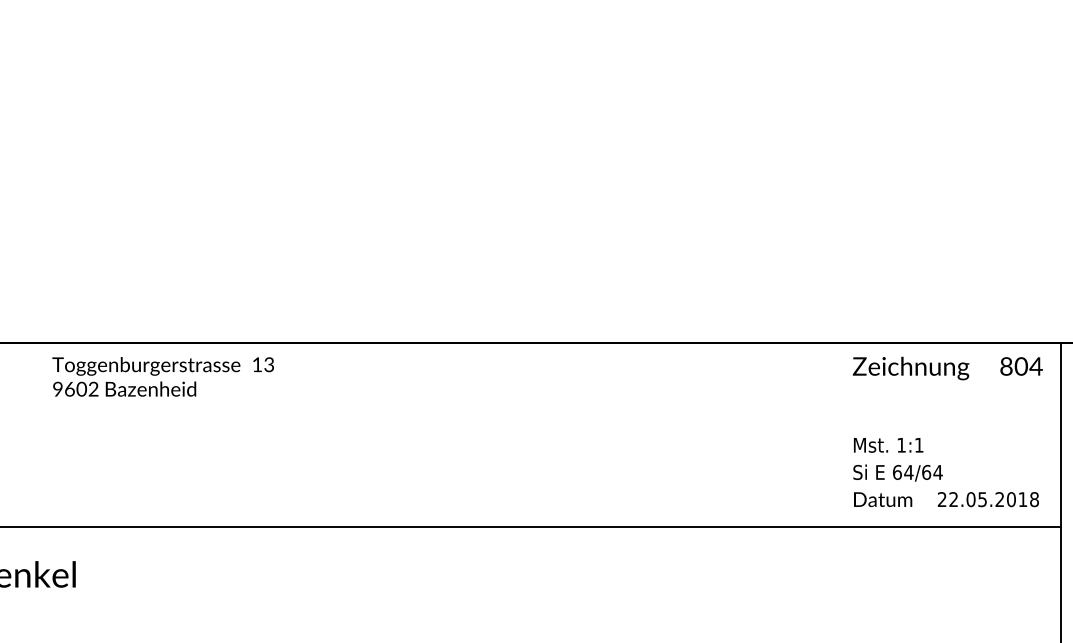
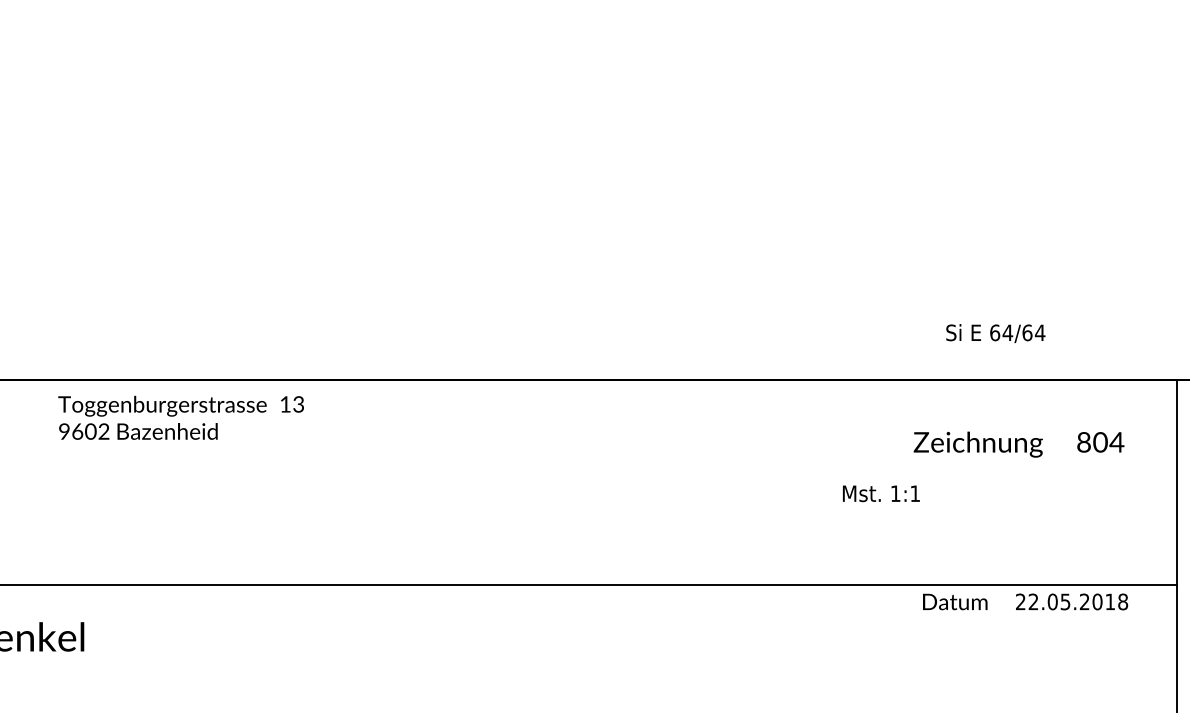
text: (947, 368) -> (1018, 444), moved
text: (888, 445) -> (881, 493), moved
text: (897, 473) -> (995, 333), moved
text: (946, 499) -> (1025, 601), moved

